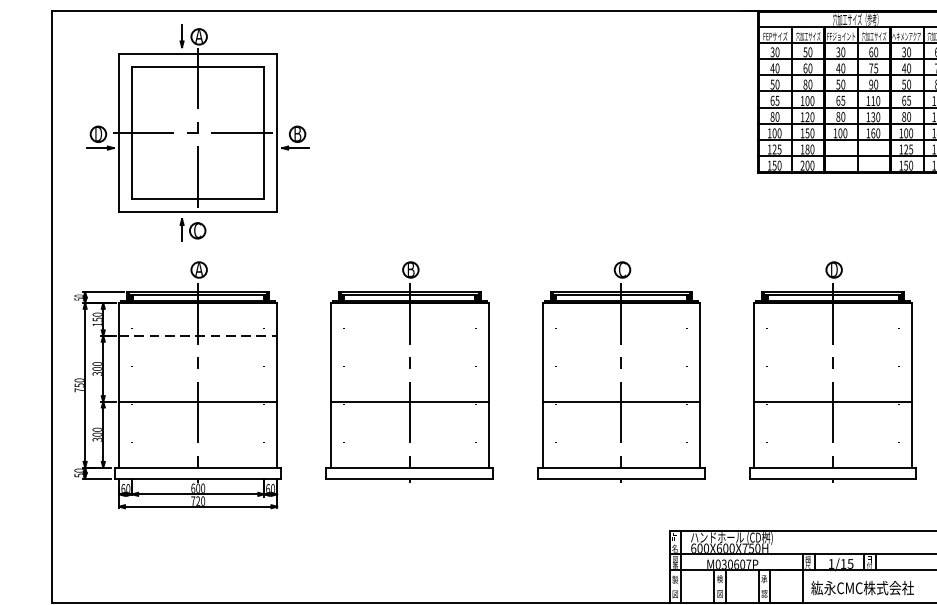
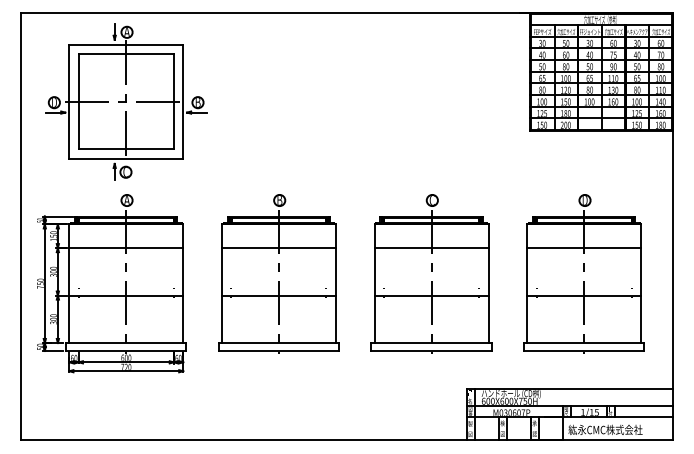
line: (198, 336) -> (126, 248), dashed -> solid
line: (409, 336) -> (278, 248), added
line: (621, 336) -> (431, 248), added
line: (833, 336) -> (584, 248), added

